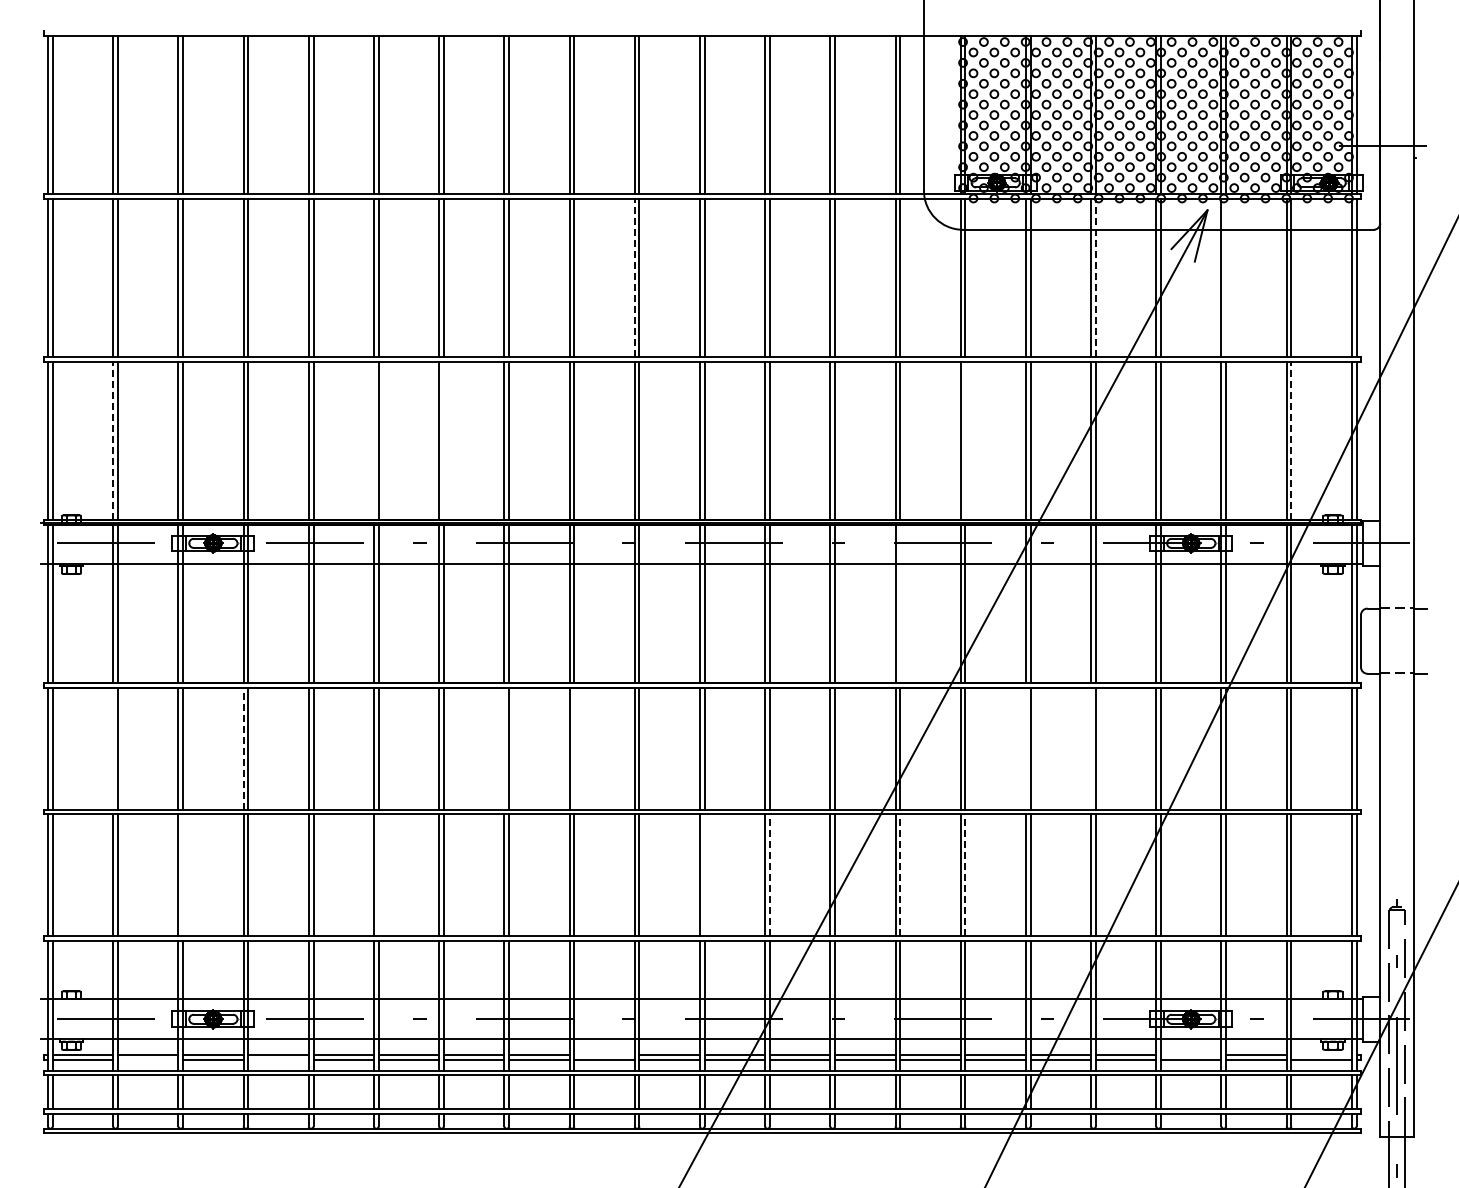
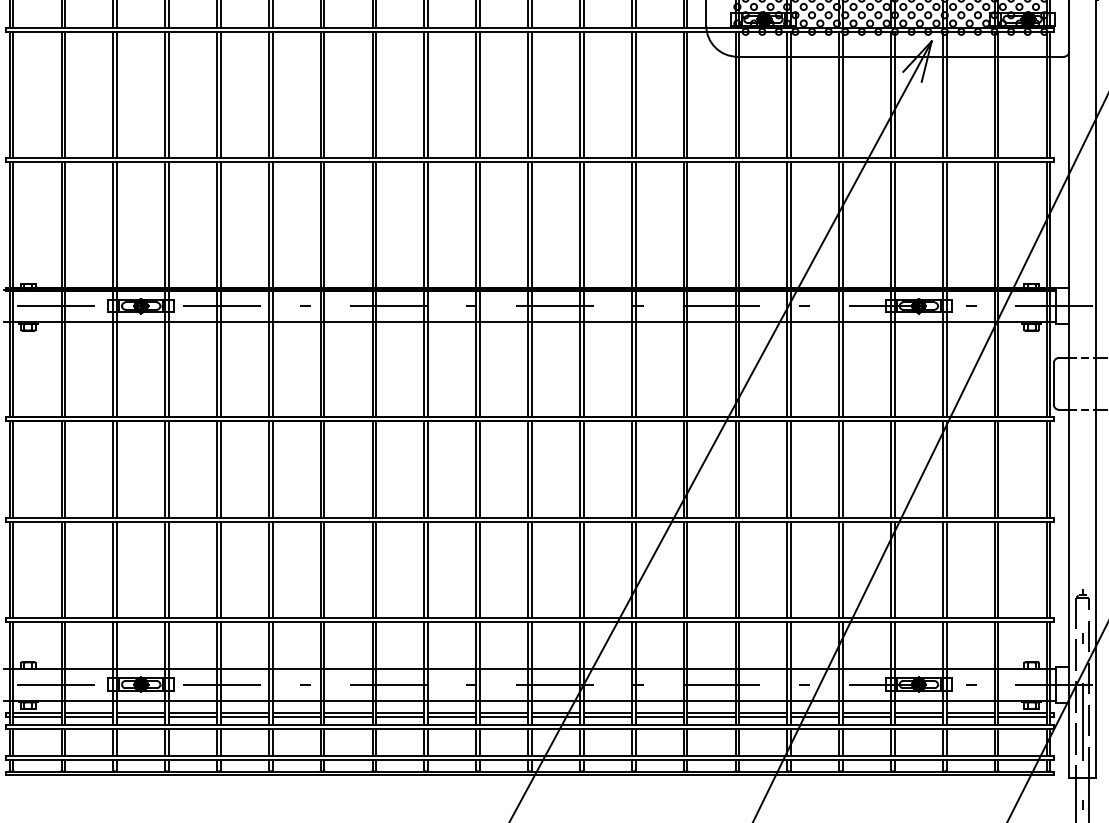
line: (634, 277) -> (476, 94), dashed -> solid
line: (1095, 277) -> (842, 94), dashed -> solid
line: (1226, 277) -> (946, 94), added
line: (113, 440) -> (61, 224), dashed -> solid
line: (374, 440) -> (269, 224), added
line: (443, 440) -> (324, 224), added
line: (965, 440) -> (739, 224), added
line: (1291, 440) -> (998, 224), dashed -> solid
line: (900, 603) -> (687, 353), added
line: (113, 748) -> (61, 469), added
line: (243, 748) -> (165, 469), dashed -> solid
line: (504, 748) -> (372, 469), added
line: (574, 748) -> (428, 469), added
line: (1025, 748) -> (787, 469), added
line: (1091, 748) -> (839, 469), added
line: (183, 875) -> (117, 570), added
line: (378, 875) -> (272, 570), added
line: (704, 875) -> (531, 570), added
line: (769, 875) -> (583, 570), dashed -> solid
line: (900, 875) -> (687, 570), dashed -> solid
line: (965, 875) -> (739, 570), dashed -> solid
line: (604, 1055) -> (452, 713), added
line: (1190, 1055) -> (918, 713), added
line: (1321, 1055) -> (1022, 713), added
line: (147, 1059) -> (88, 716), added
line: (278, 1059) -> (192, 716), added

